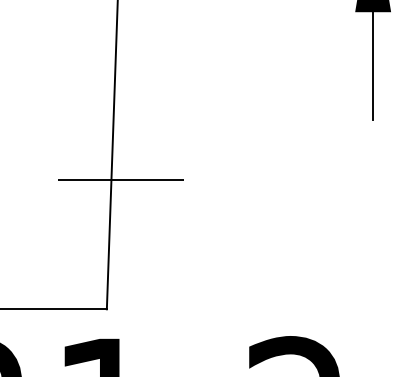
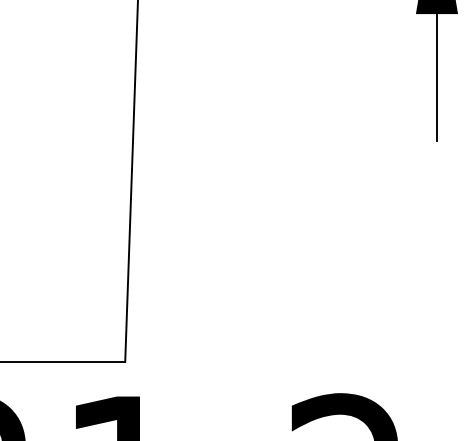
line: (120, 179) -> (141, 209), removed

